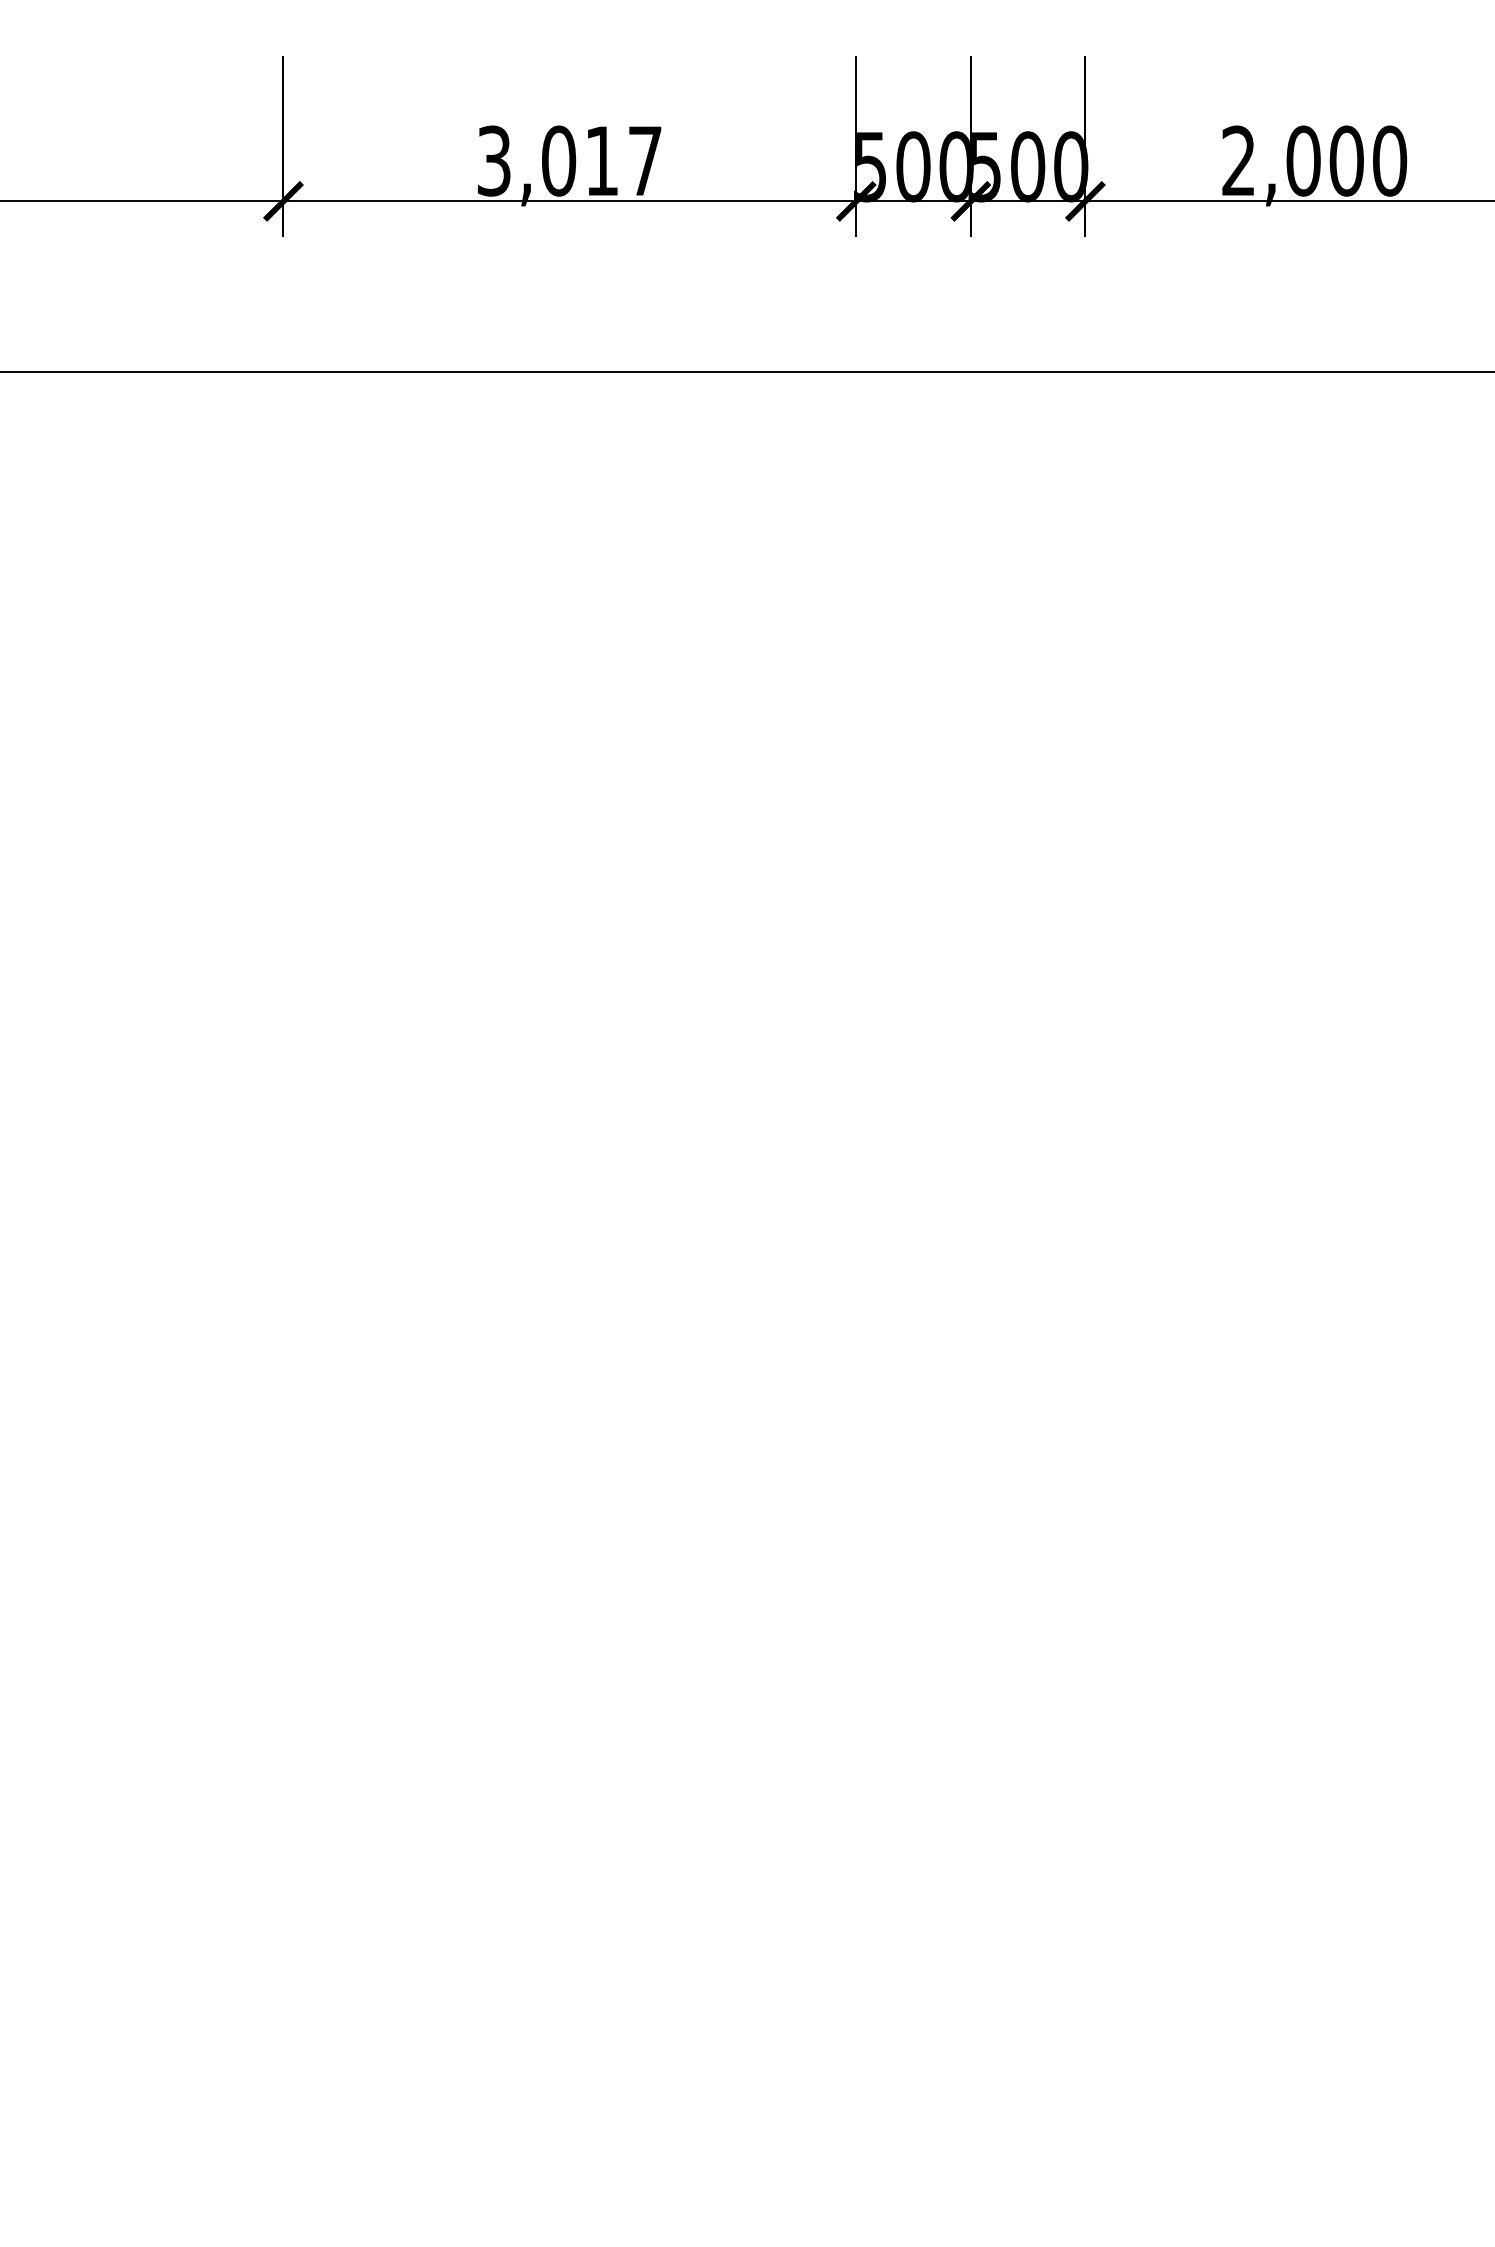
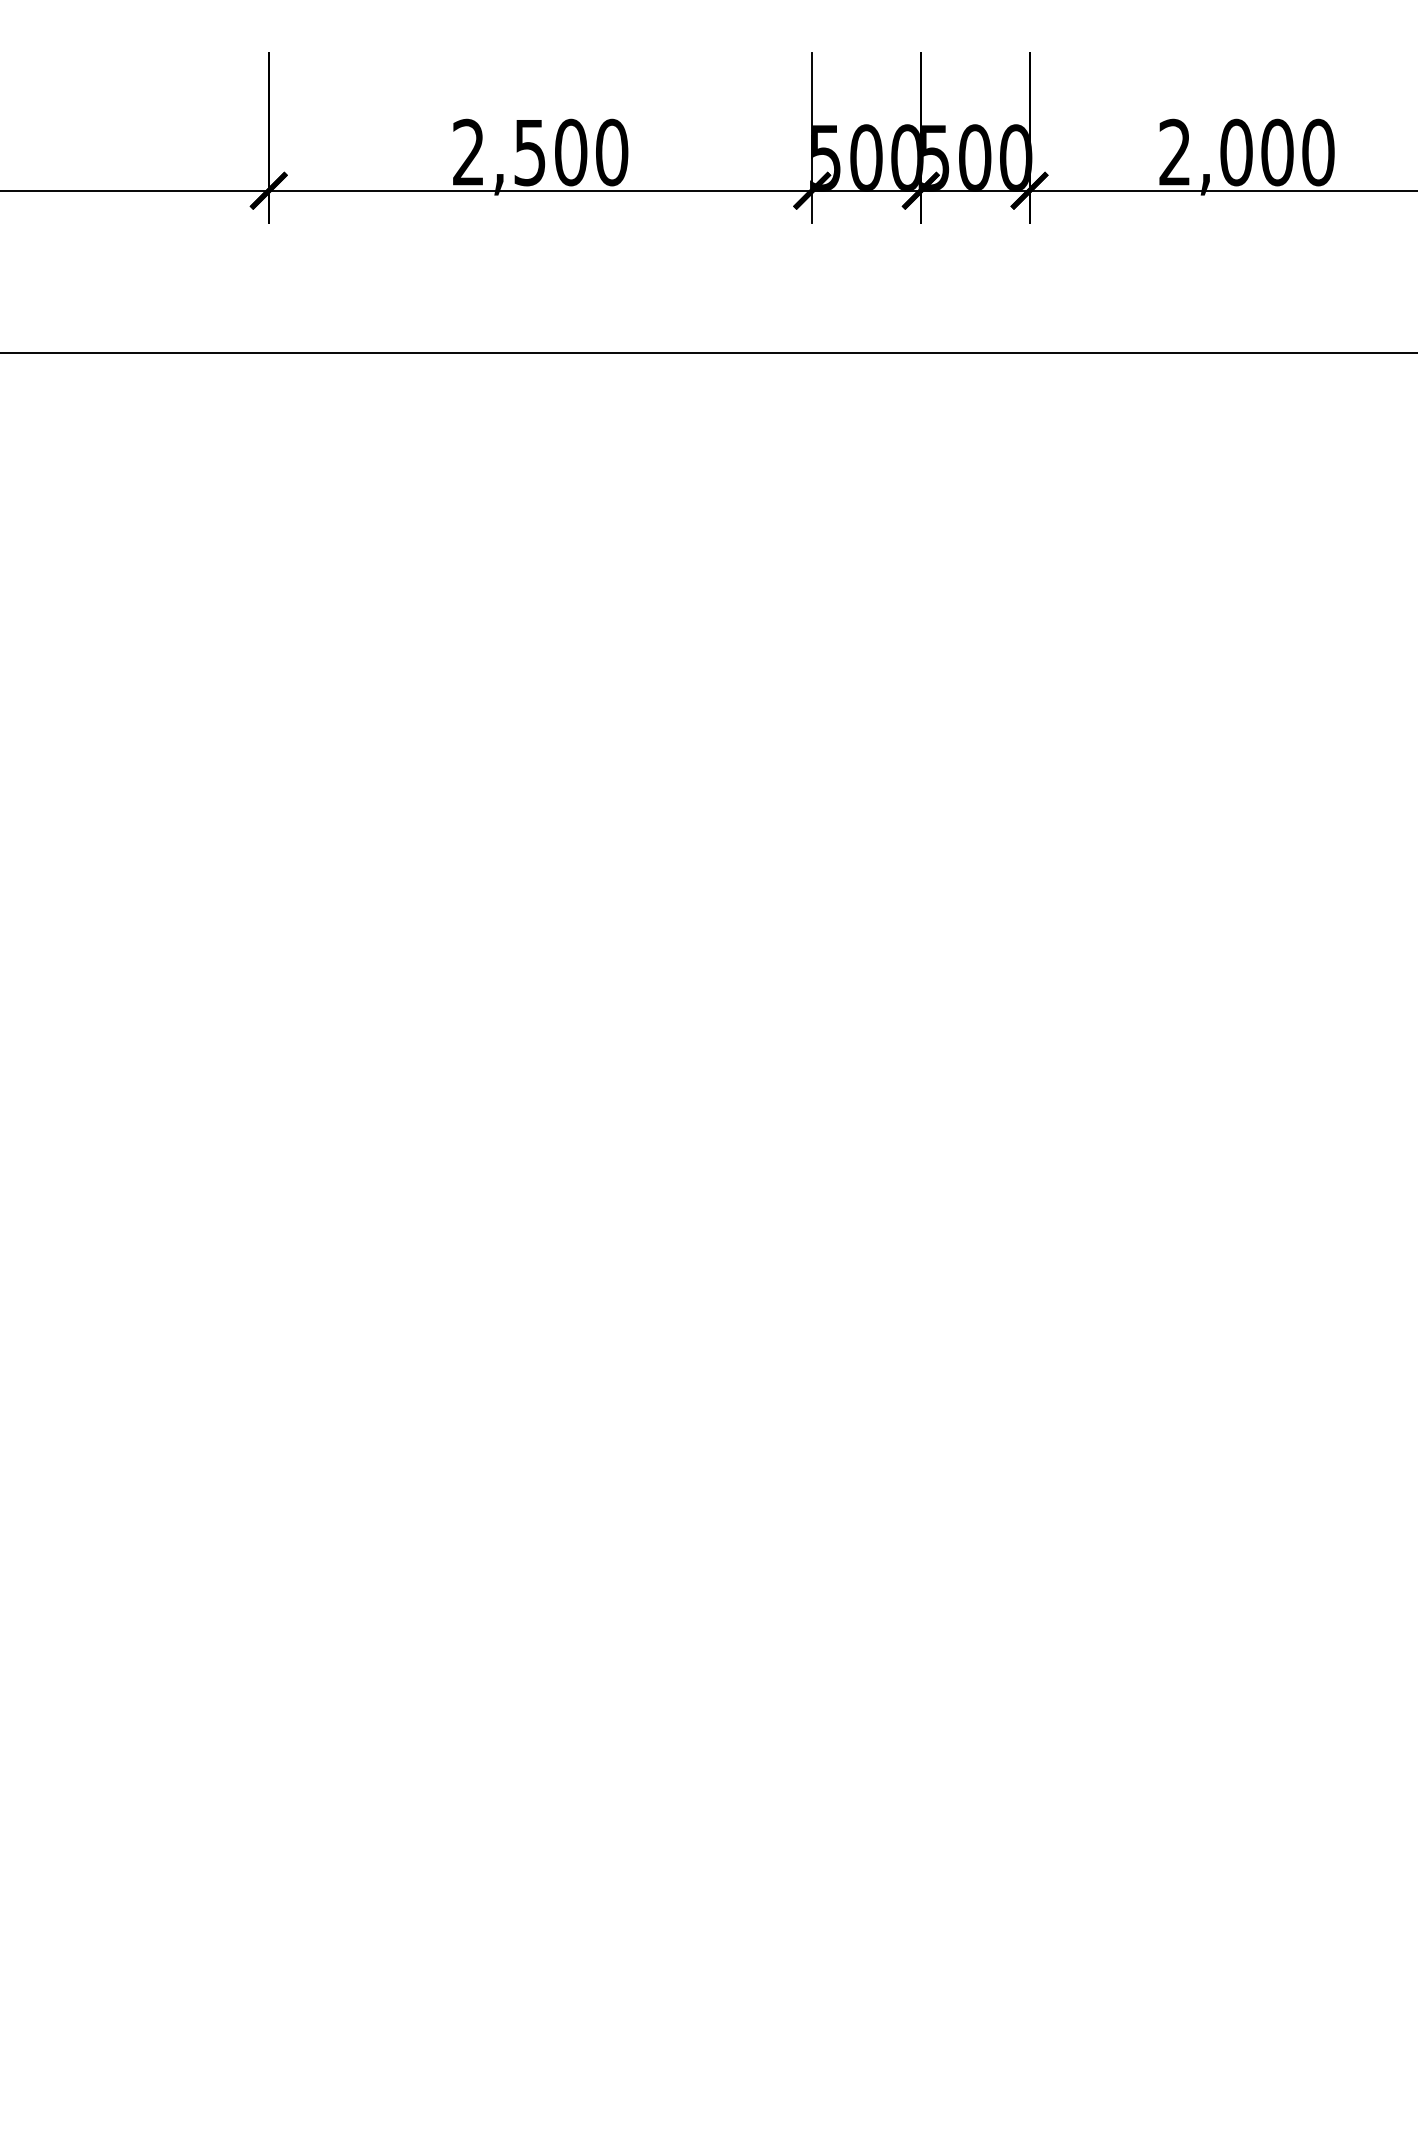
text: (569, 161) -> (540, 152), 3,017 -> 2,500

